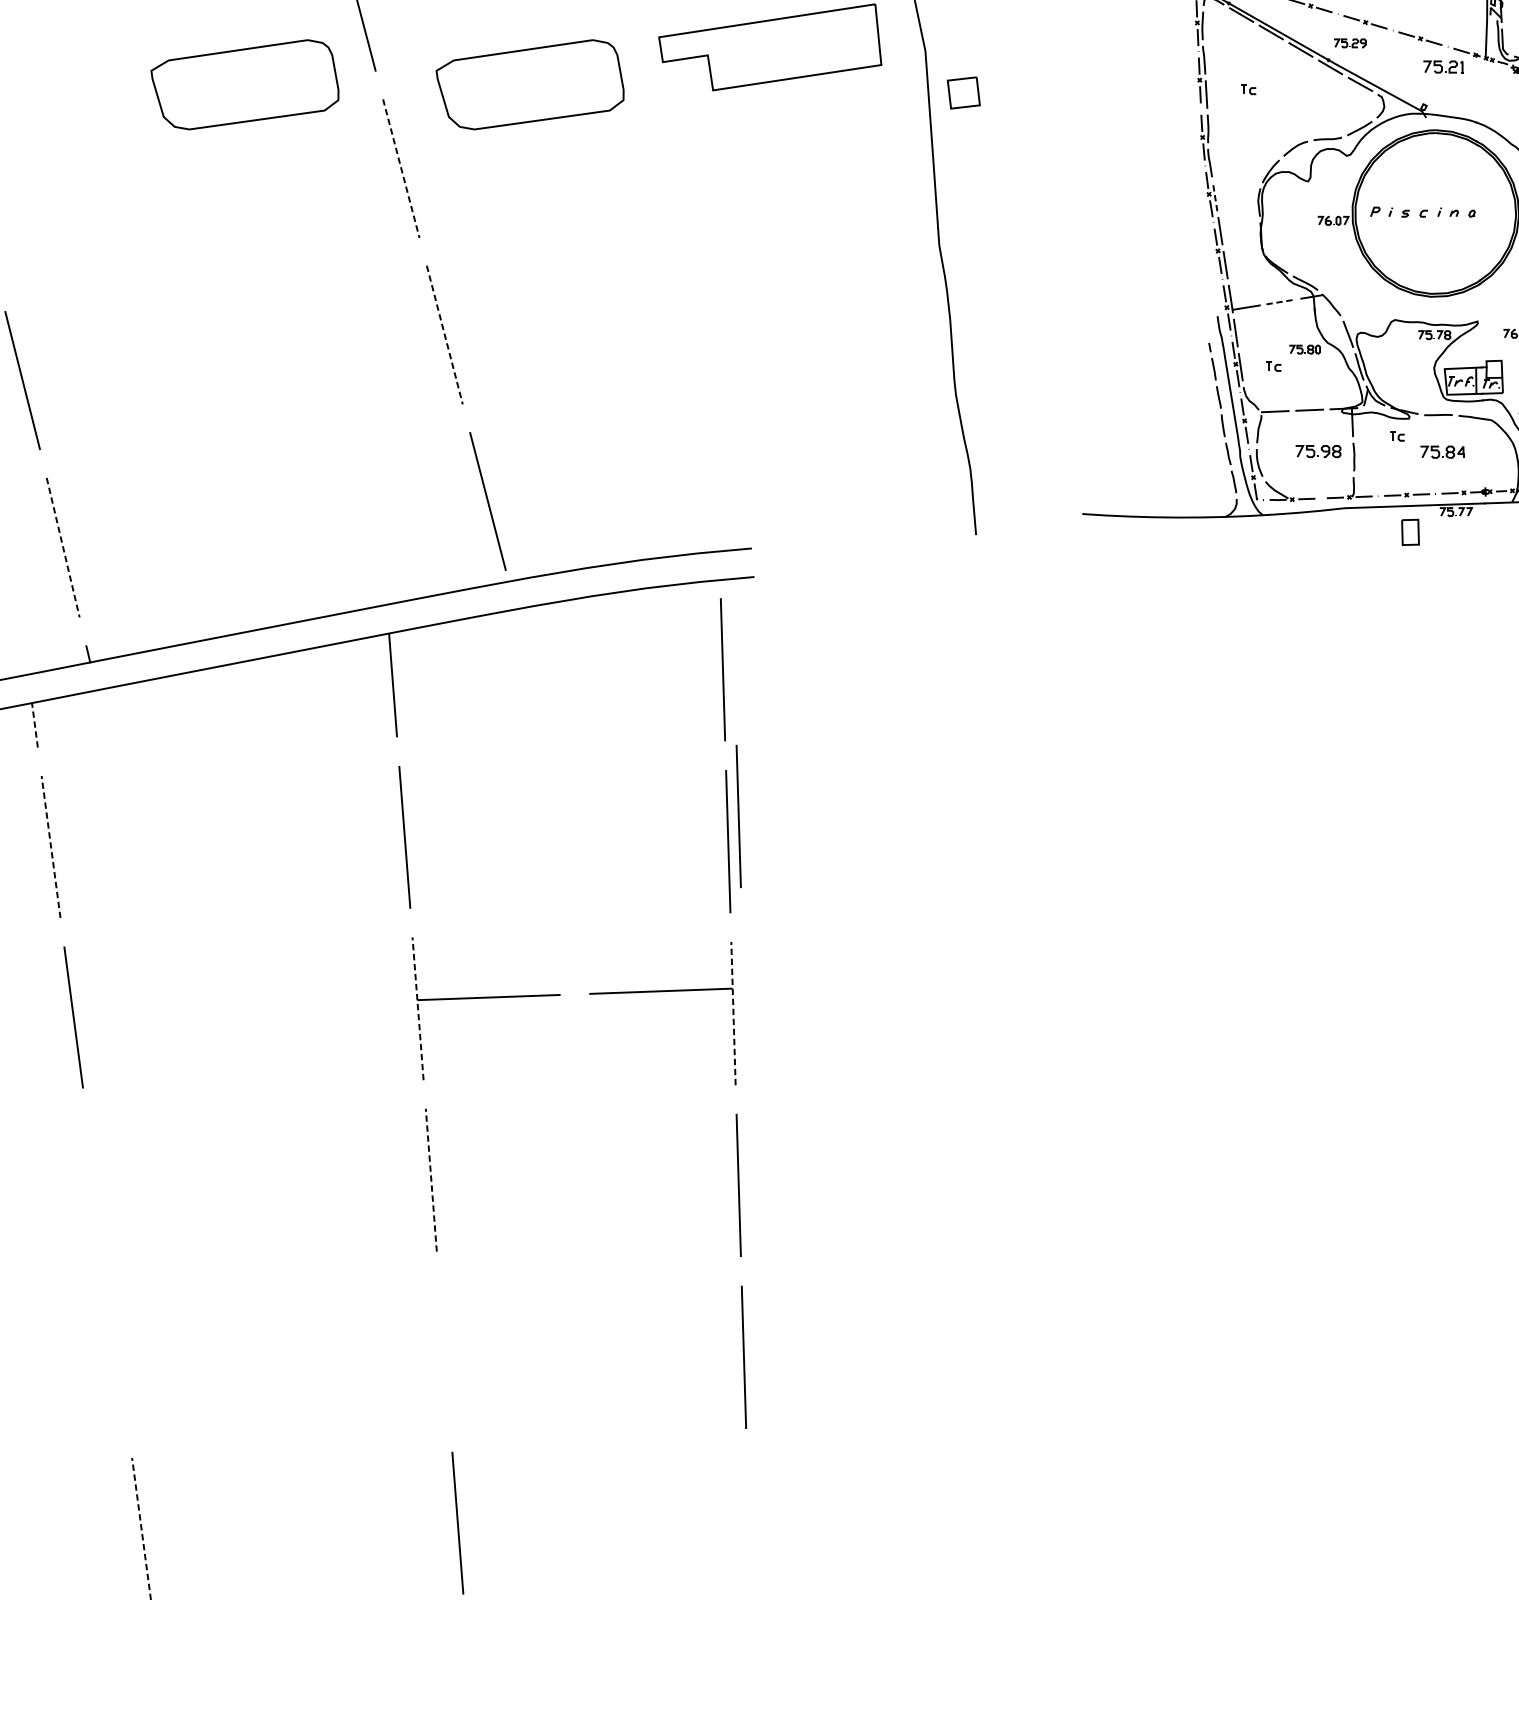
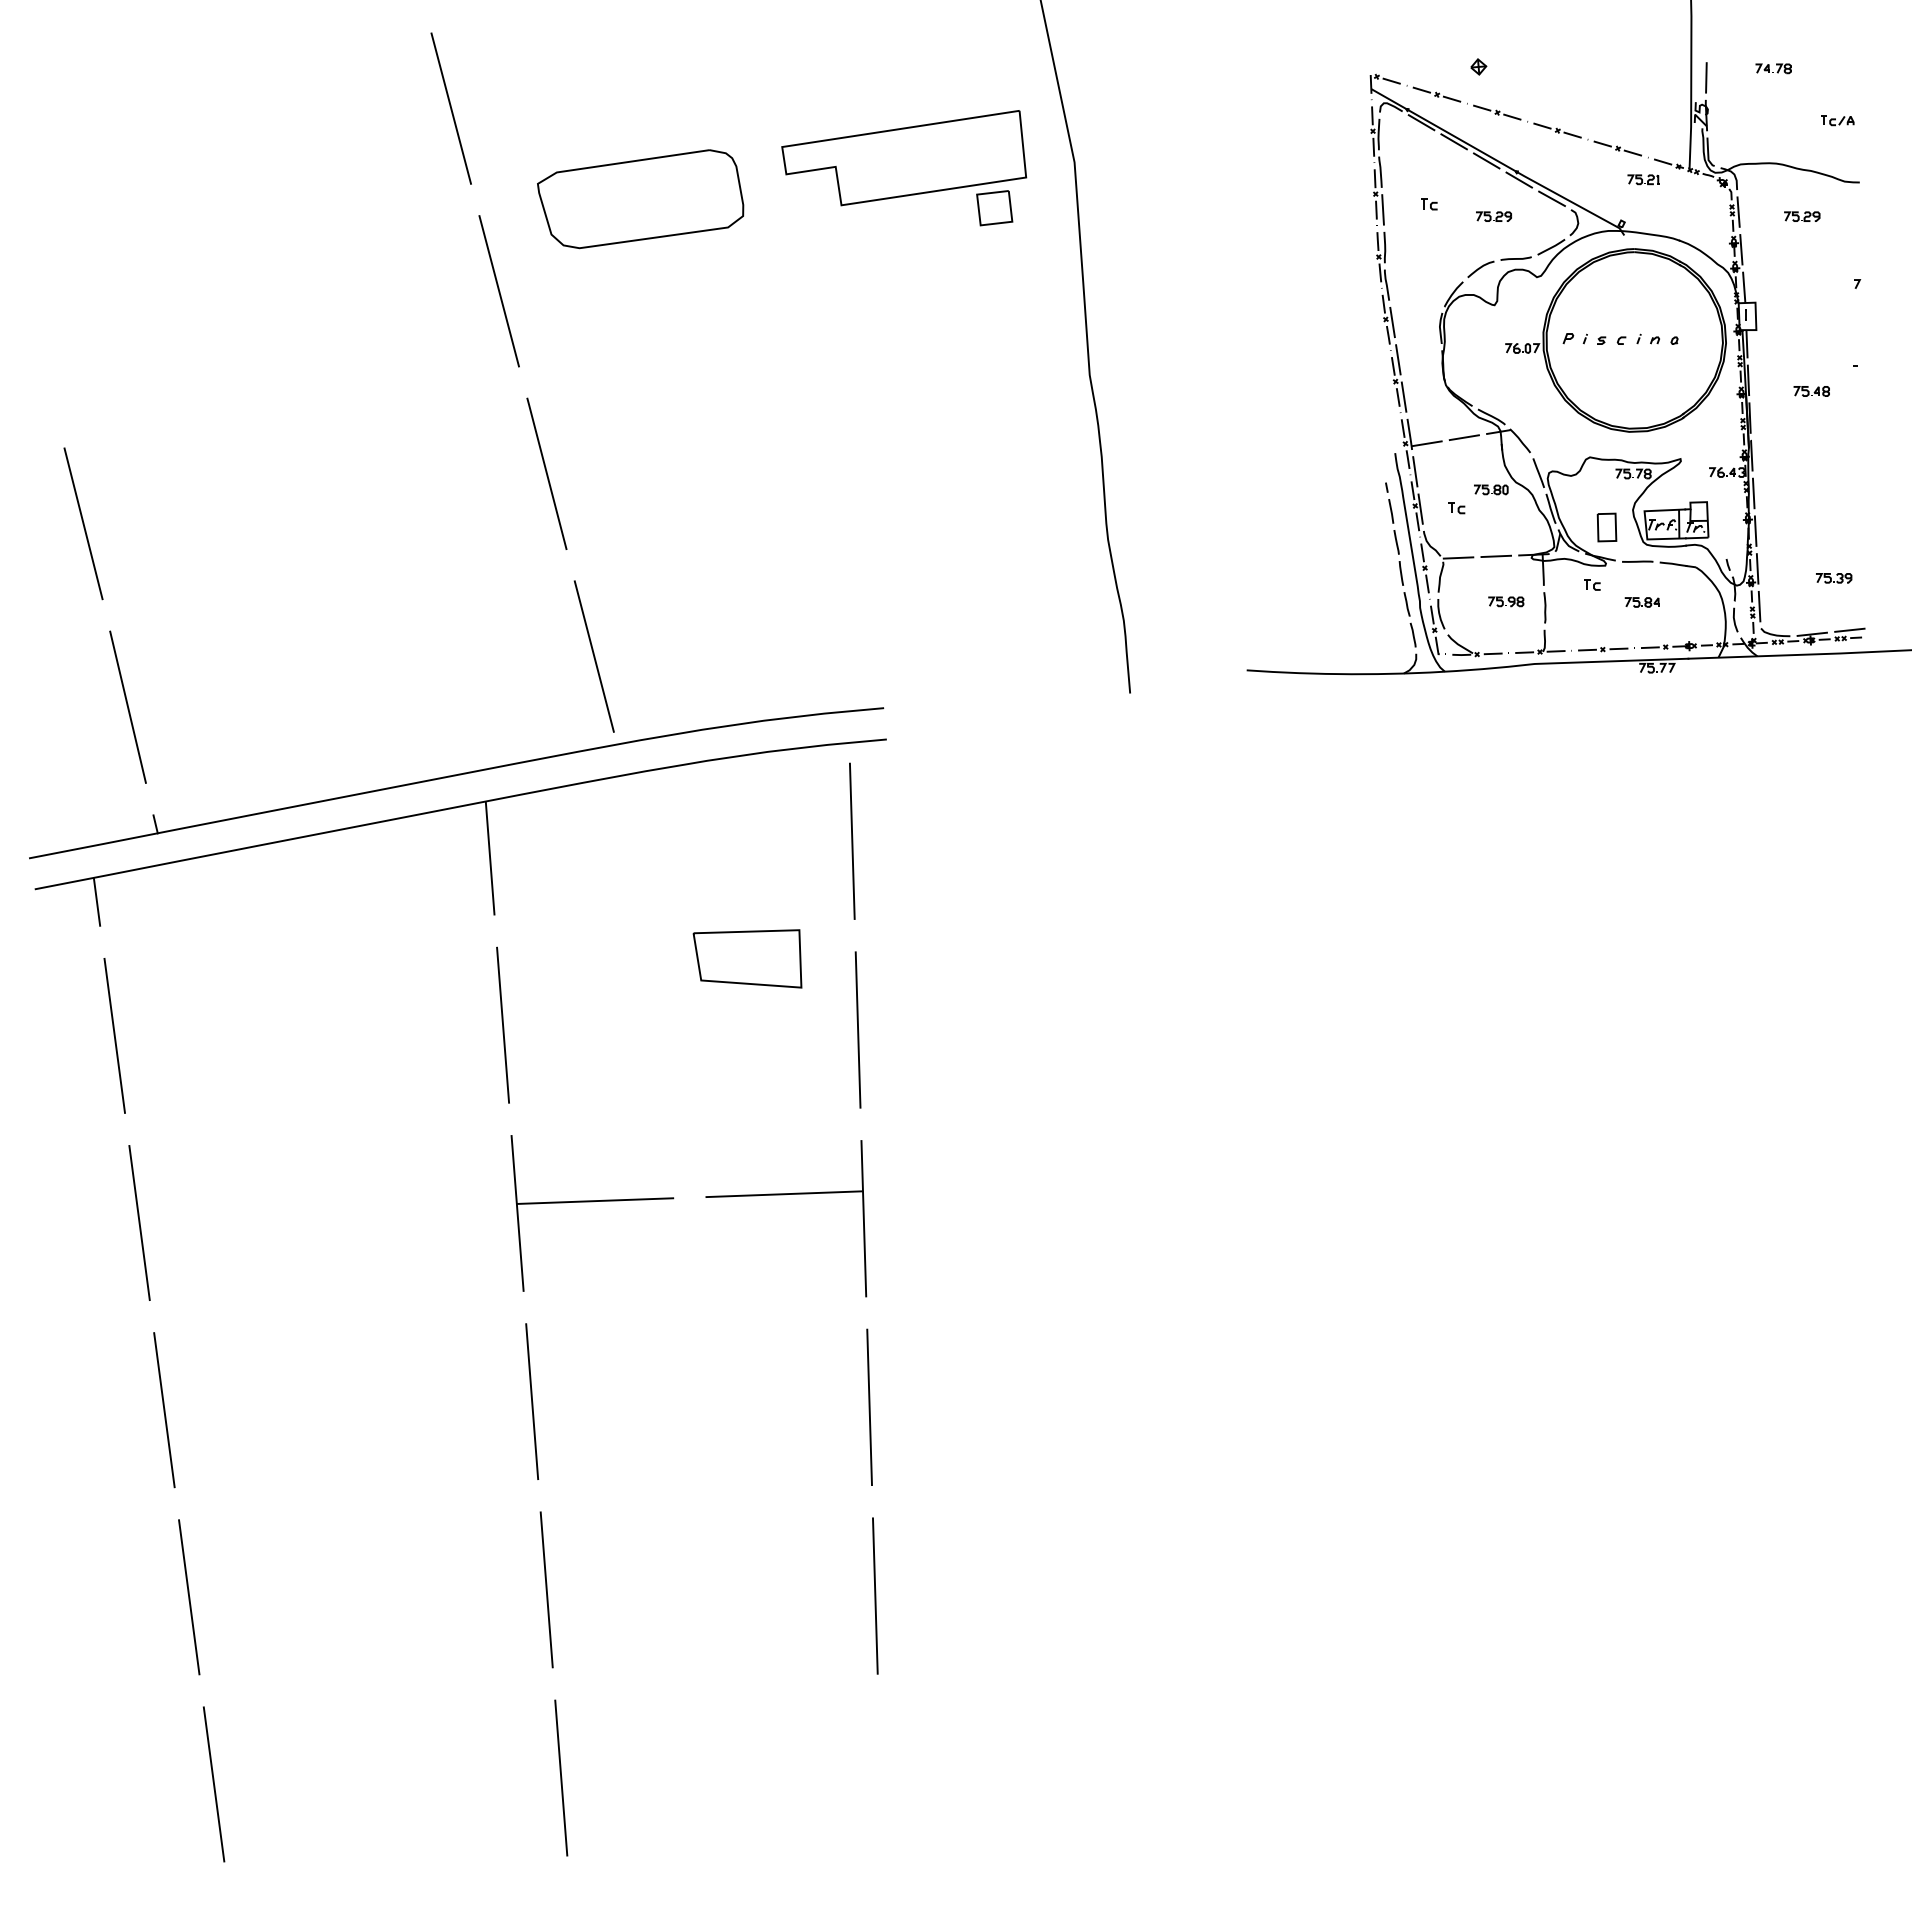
part: (1349, 43) -> (1493, 216), moved
part: (1443, 66) -> (1643, 179), size x0.71
part: (244, 85) -> (327, 199), removed
part: (963, 93) -> (994, 208), moved
line: (401, 168) -> (499, 291), dashed -> solid
line: (1215, 197) -> (1392, 322), dashed -> solid
line: (1280, 301) -> (1464, 437), dashed -> solid
line: (444, 334) -> (546, 473), dashed -> solid
part: (1318, 451) -> (1506, 601), size x0.71
part: (1441, 452) -> (1641, 602), size x0.71
part: (1410, 532) -> (1606, 527), moved
line: (63, 547) -> (128, 707), dashed -> solid
line: (35, 725) -> (97, 902), dashed -> solid
part: (627, 776) -> (747, 958), added
line: (738, 815) -> (869, 1001), removed
line: (50, 846) -> (114, 1035), dashed -> solid
line: (417, 1008) -> (517, 1213), dashed -> solid
line: (733, 1013) -> (863, 1218), dashed -> solid
line: (431, 1180) -> (532, 1401), dashed -> solid
line: (96, 1188) -> (164, 1410), added
line: (444, 1351) -> (546, 1589), added
line: (119, 1358) -> (189, 1597), added
line: (141, 1529) -> (214, 1784), dashed -> solid

